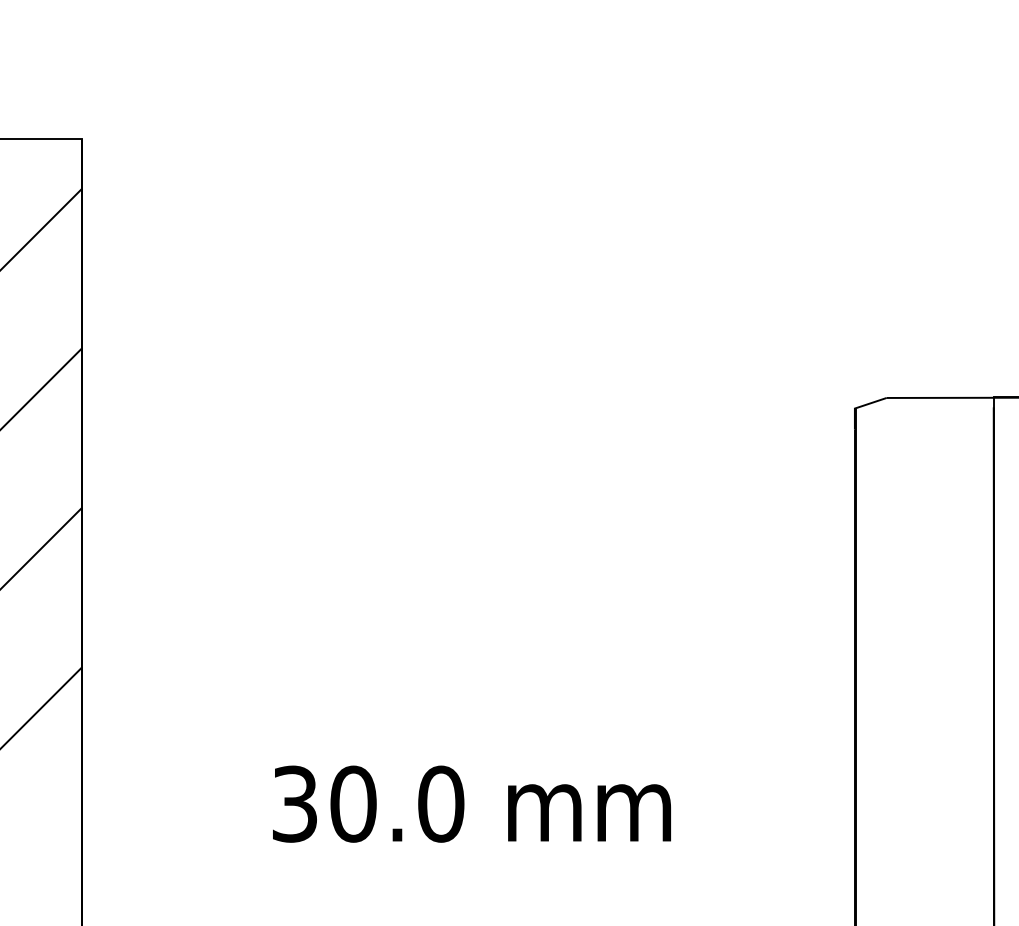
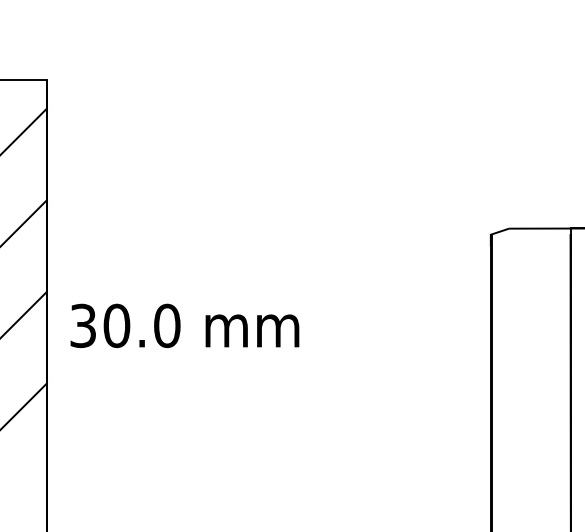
text: (471, 803) -> (184, 325), moved

